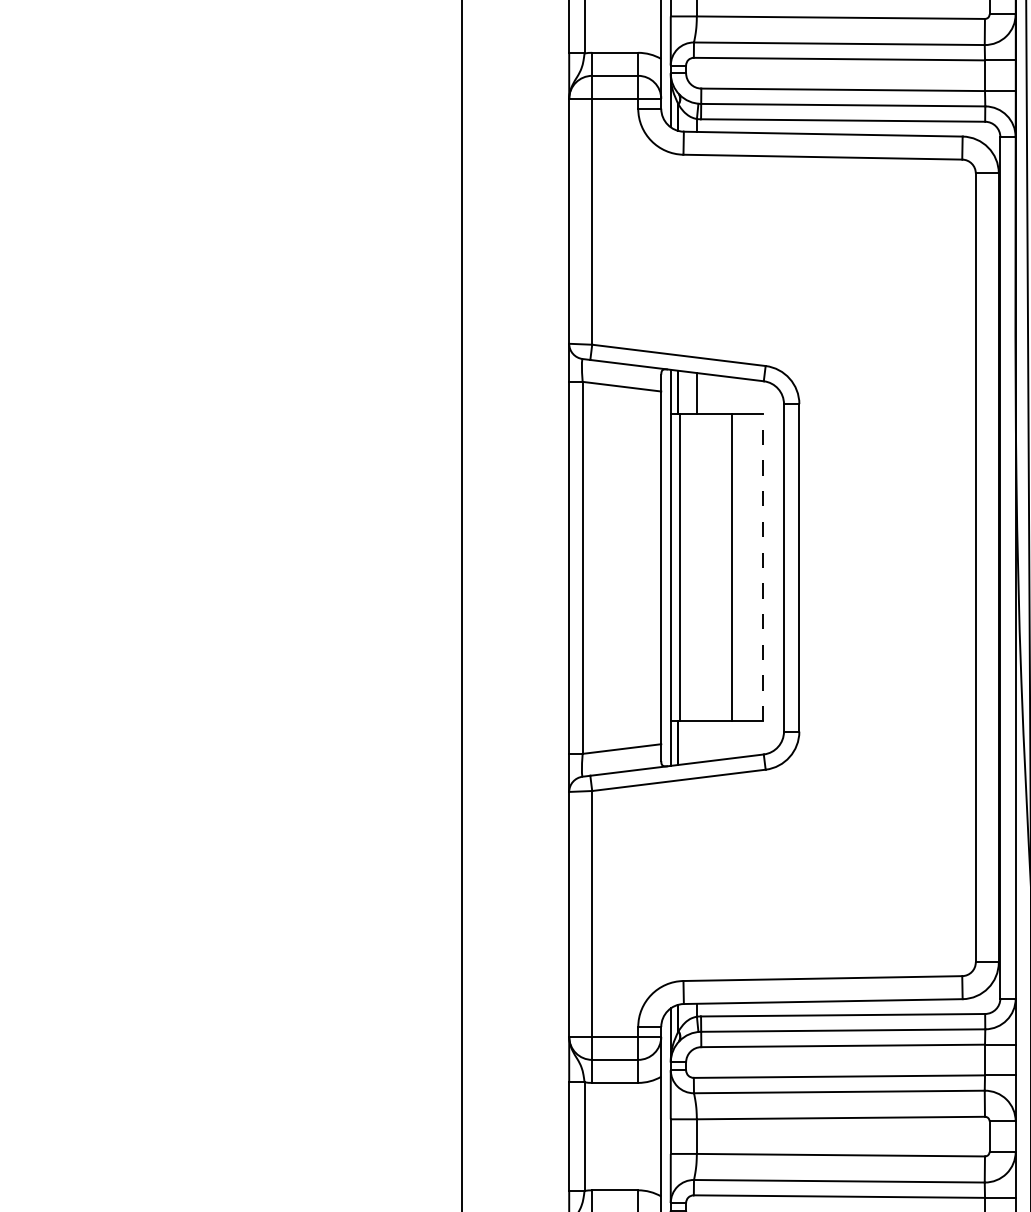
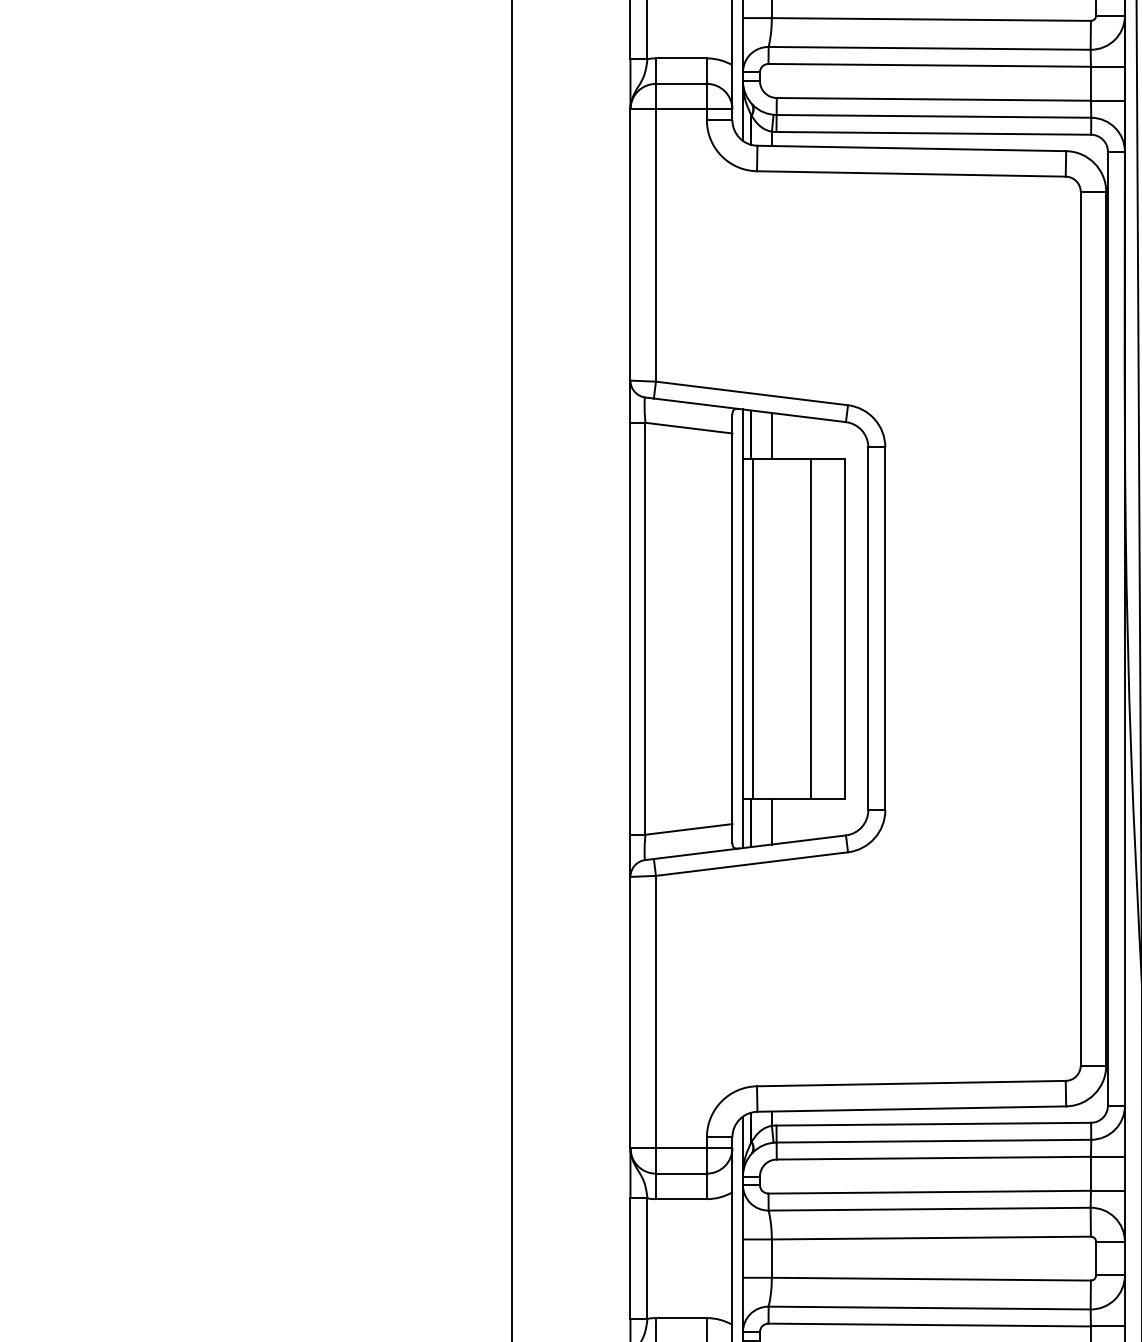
line: (762, 567) -> (844, 628), dashed -> solid
line: (696, 741) -> (771, 821), added

